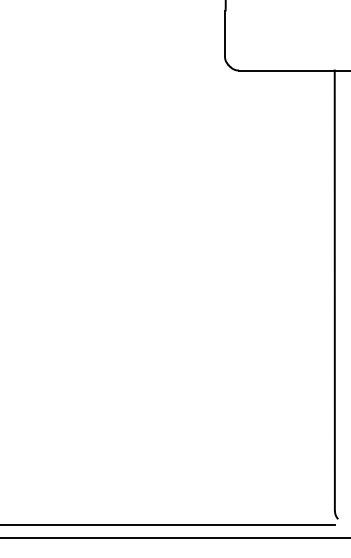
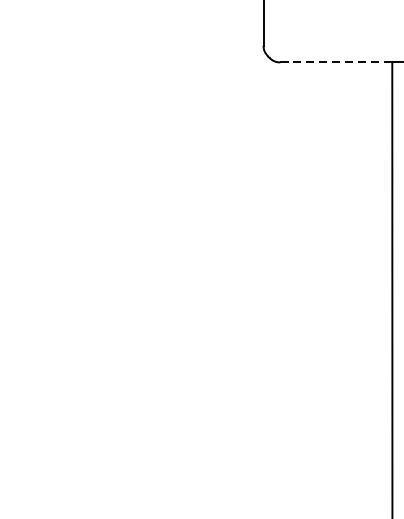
line: (286, 70) -> (335, 62), solid -> dashed

